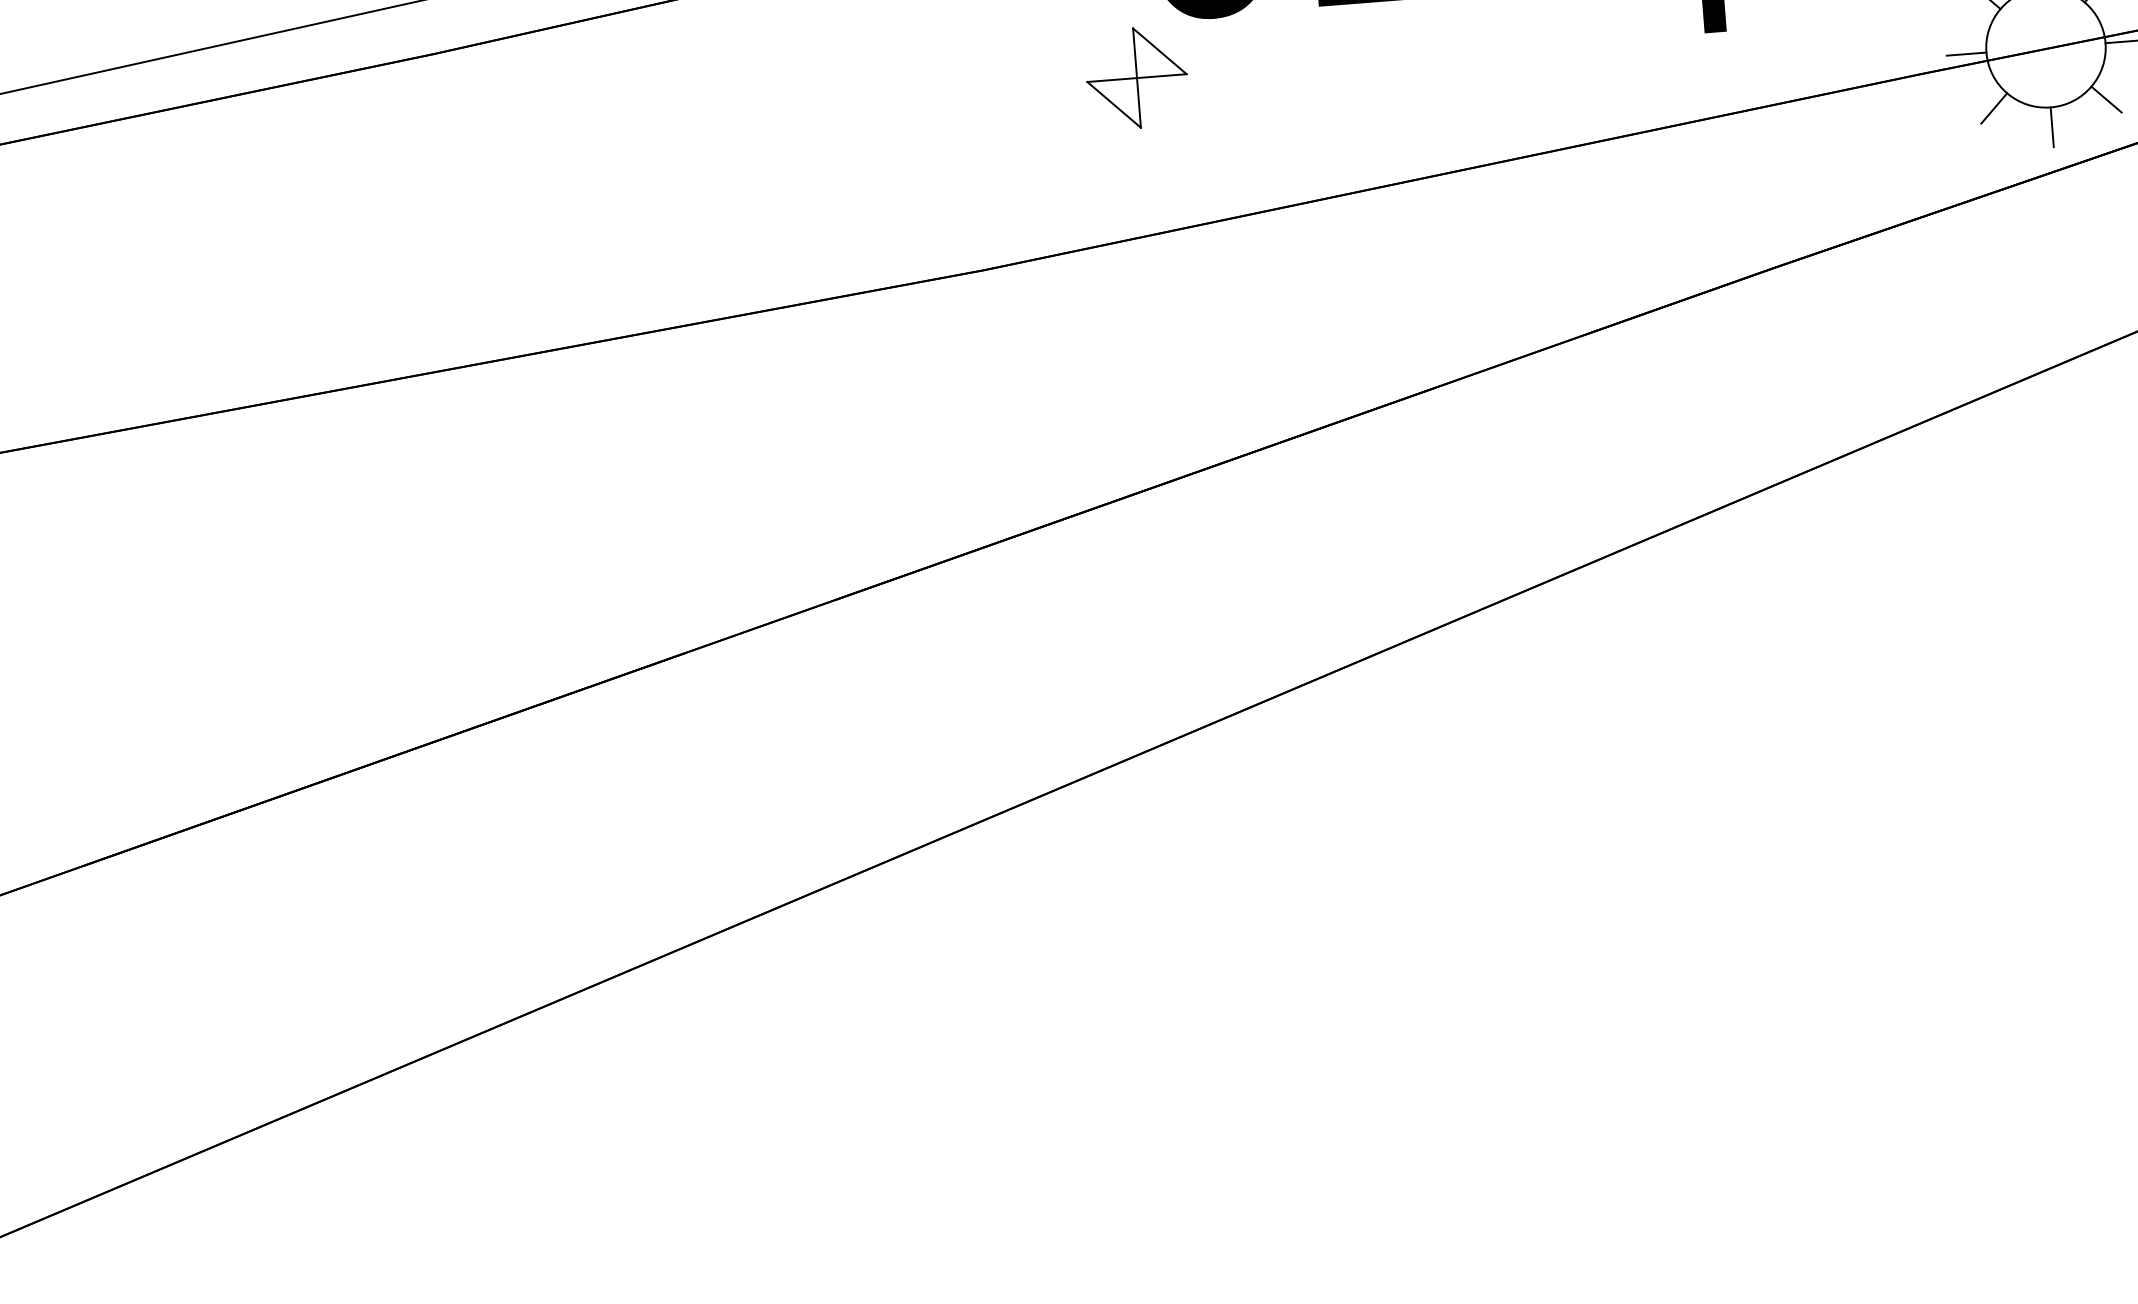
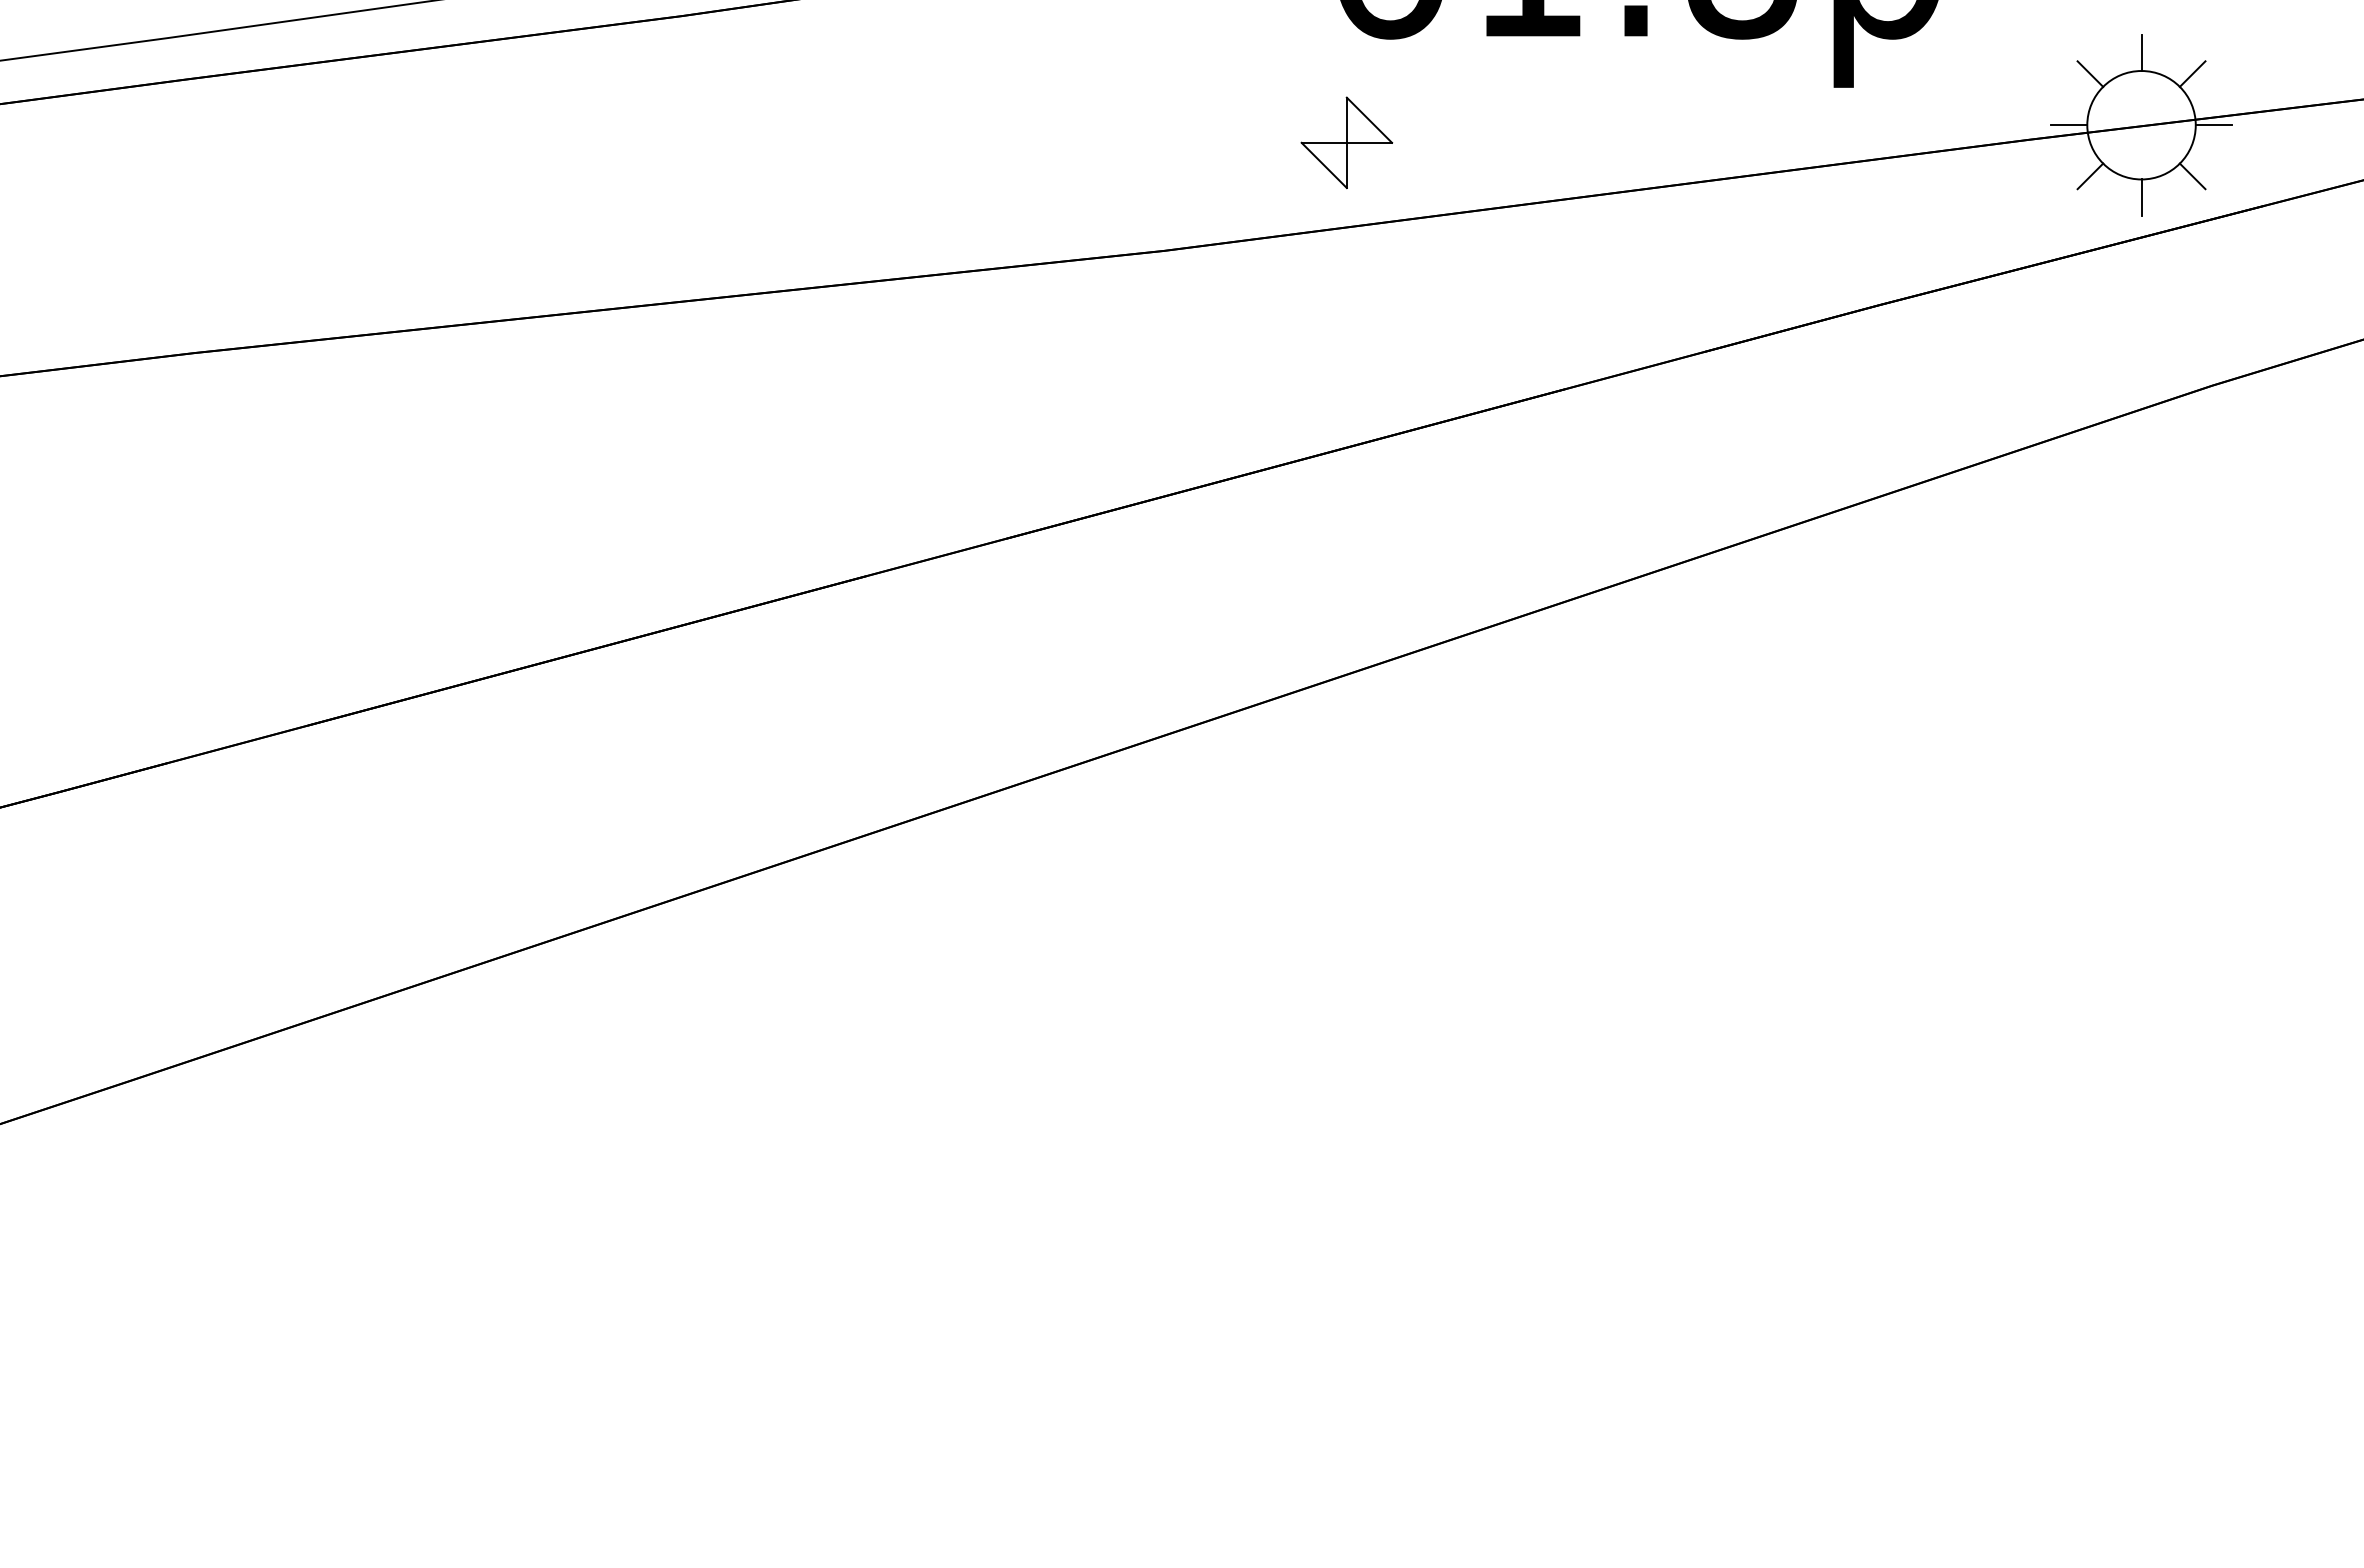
part: (1136, 77) -> (1346, 142), moved

